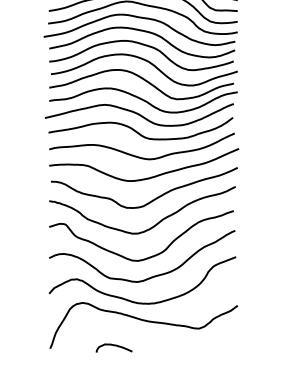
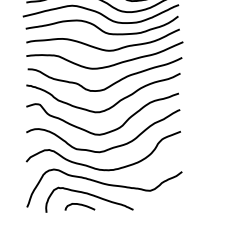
curve: (126, 334) -> (90, 195), added

